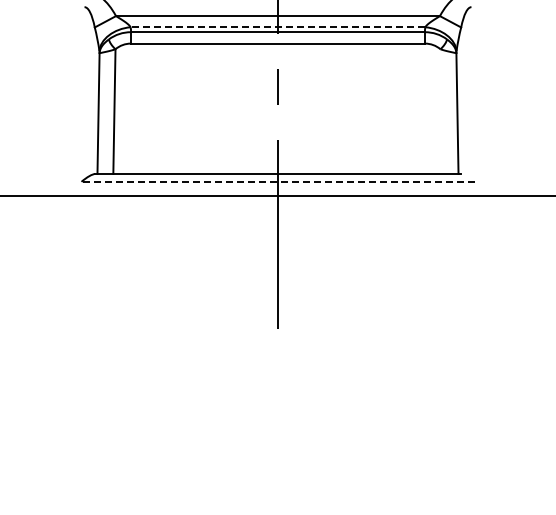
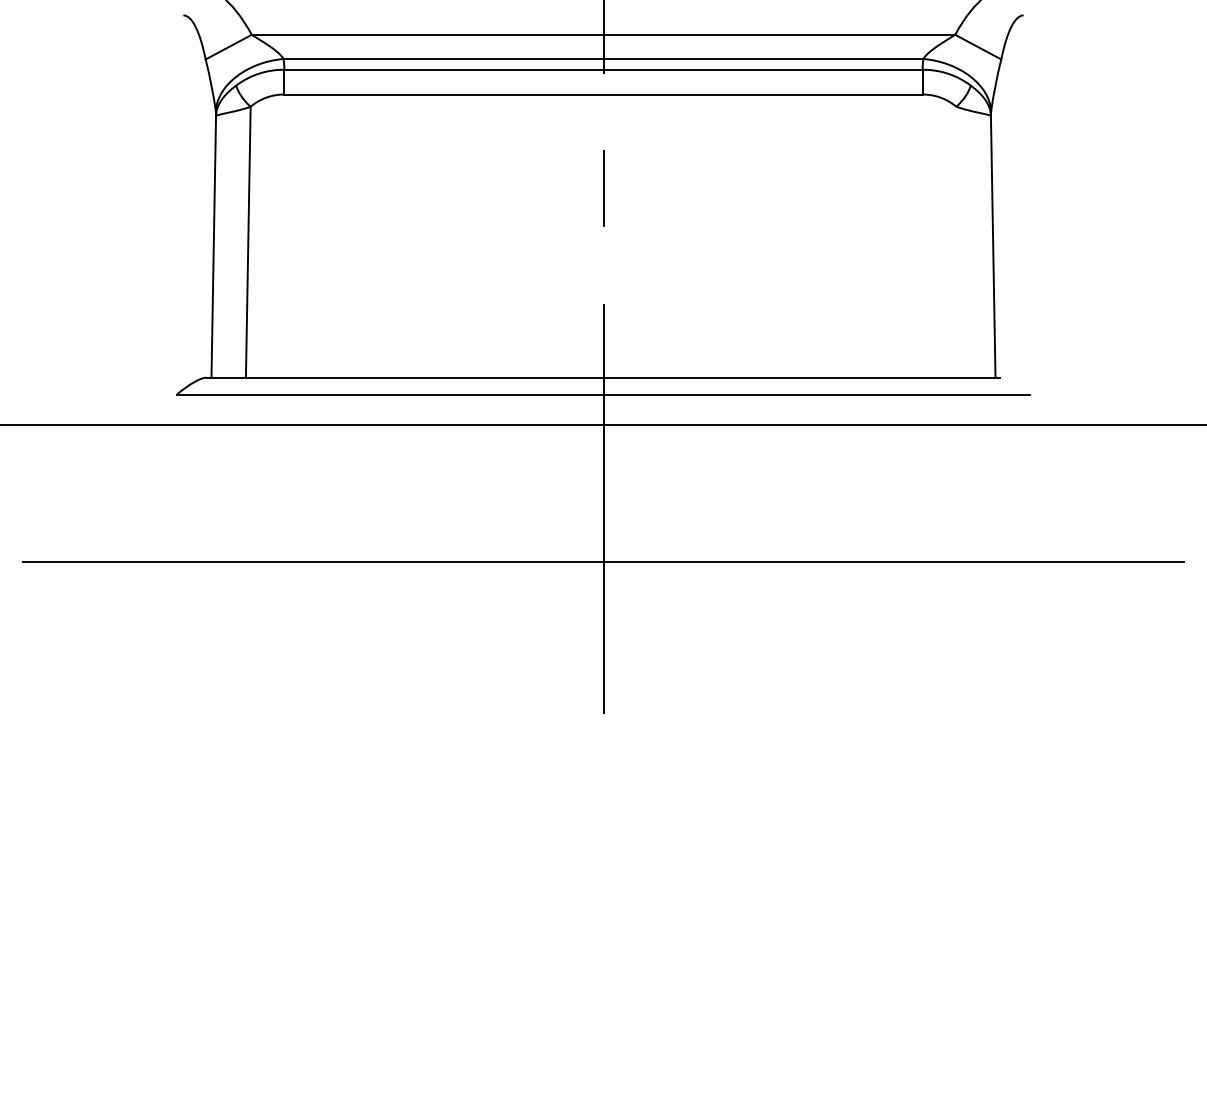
line: (277, 27) -> (602, 59), dashed -> solid
line: (277, 181) -> (602, 393), dashed -> solid
line: (277, 258) -> (602, 561), added

